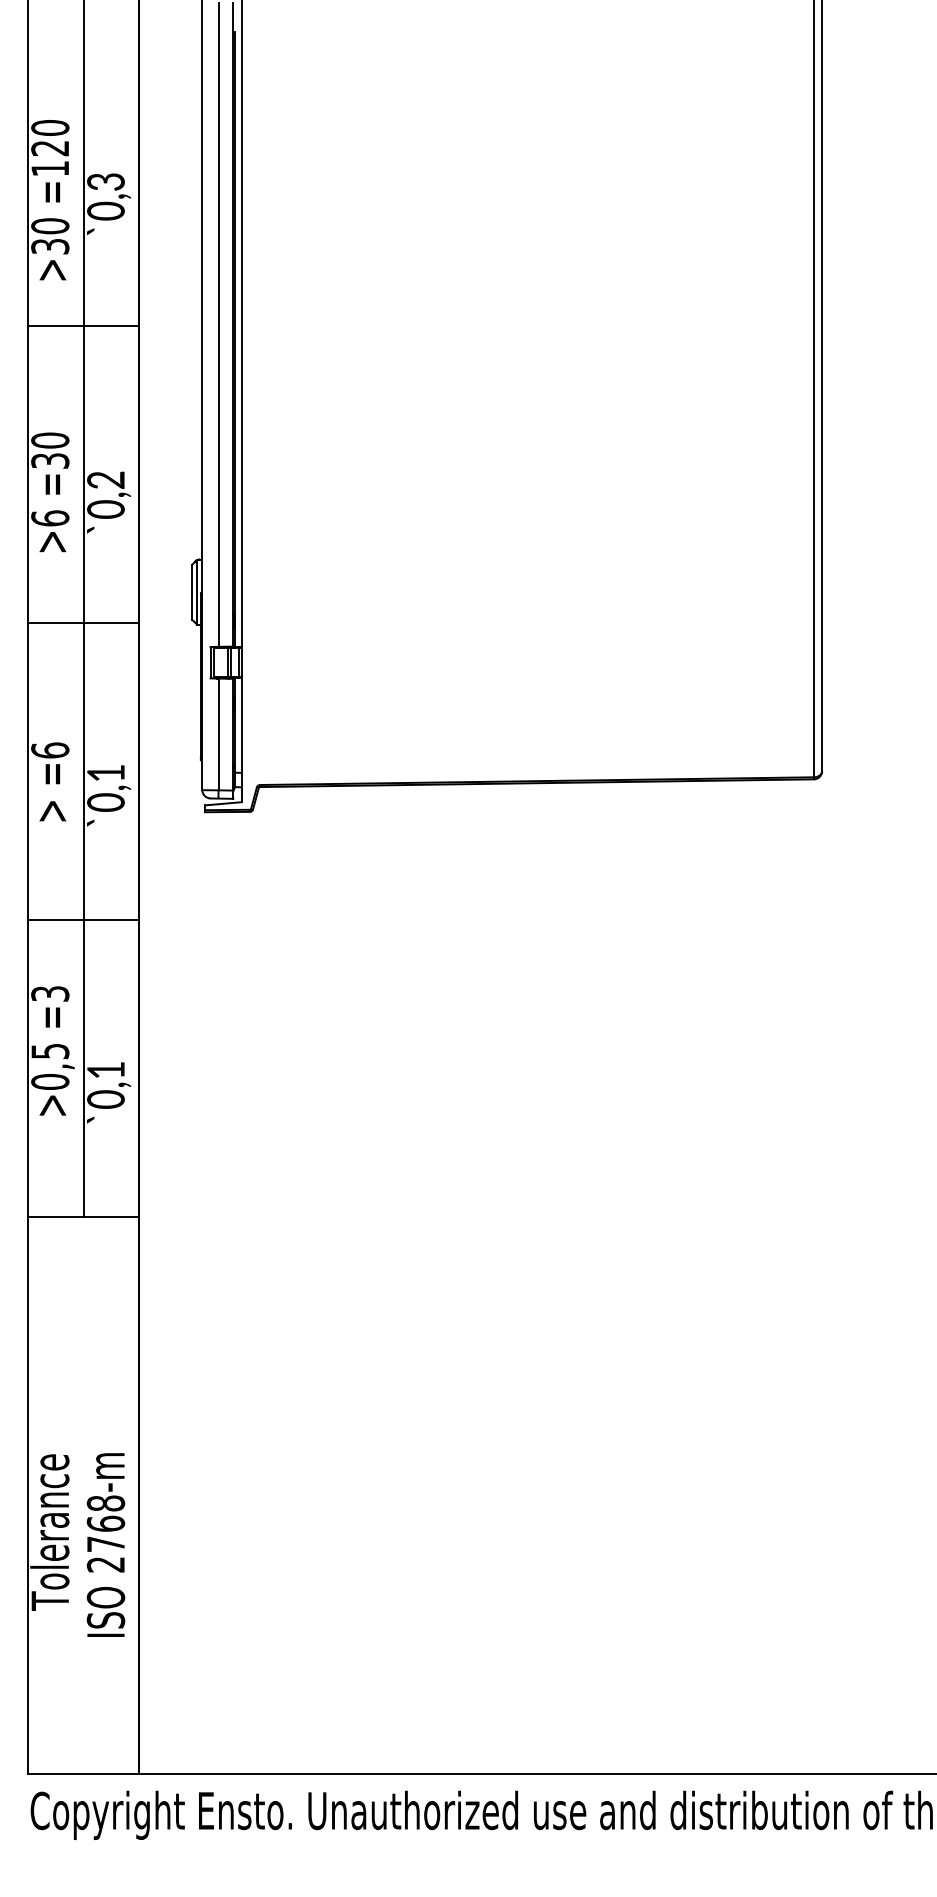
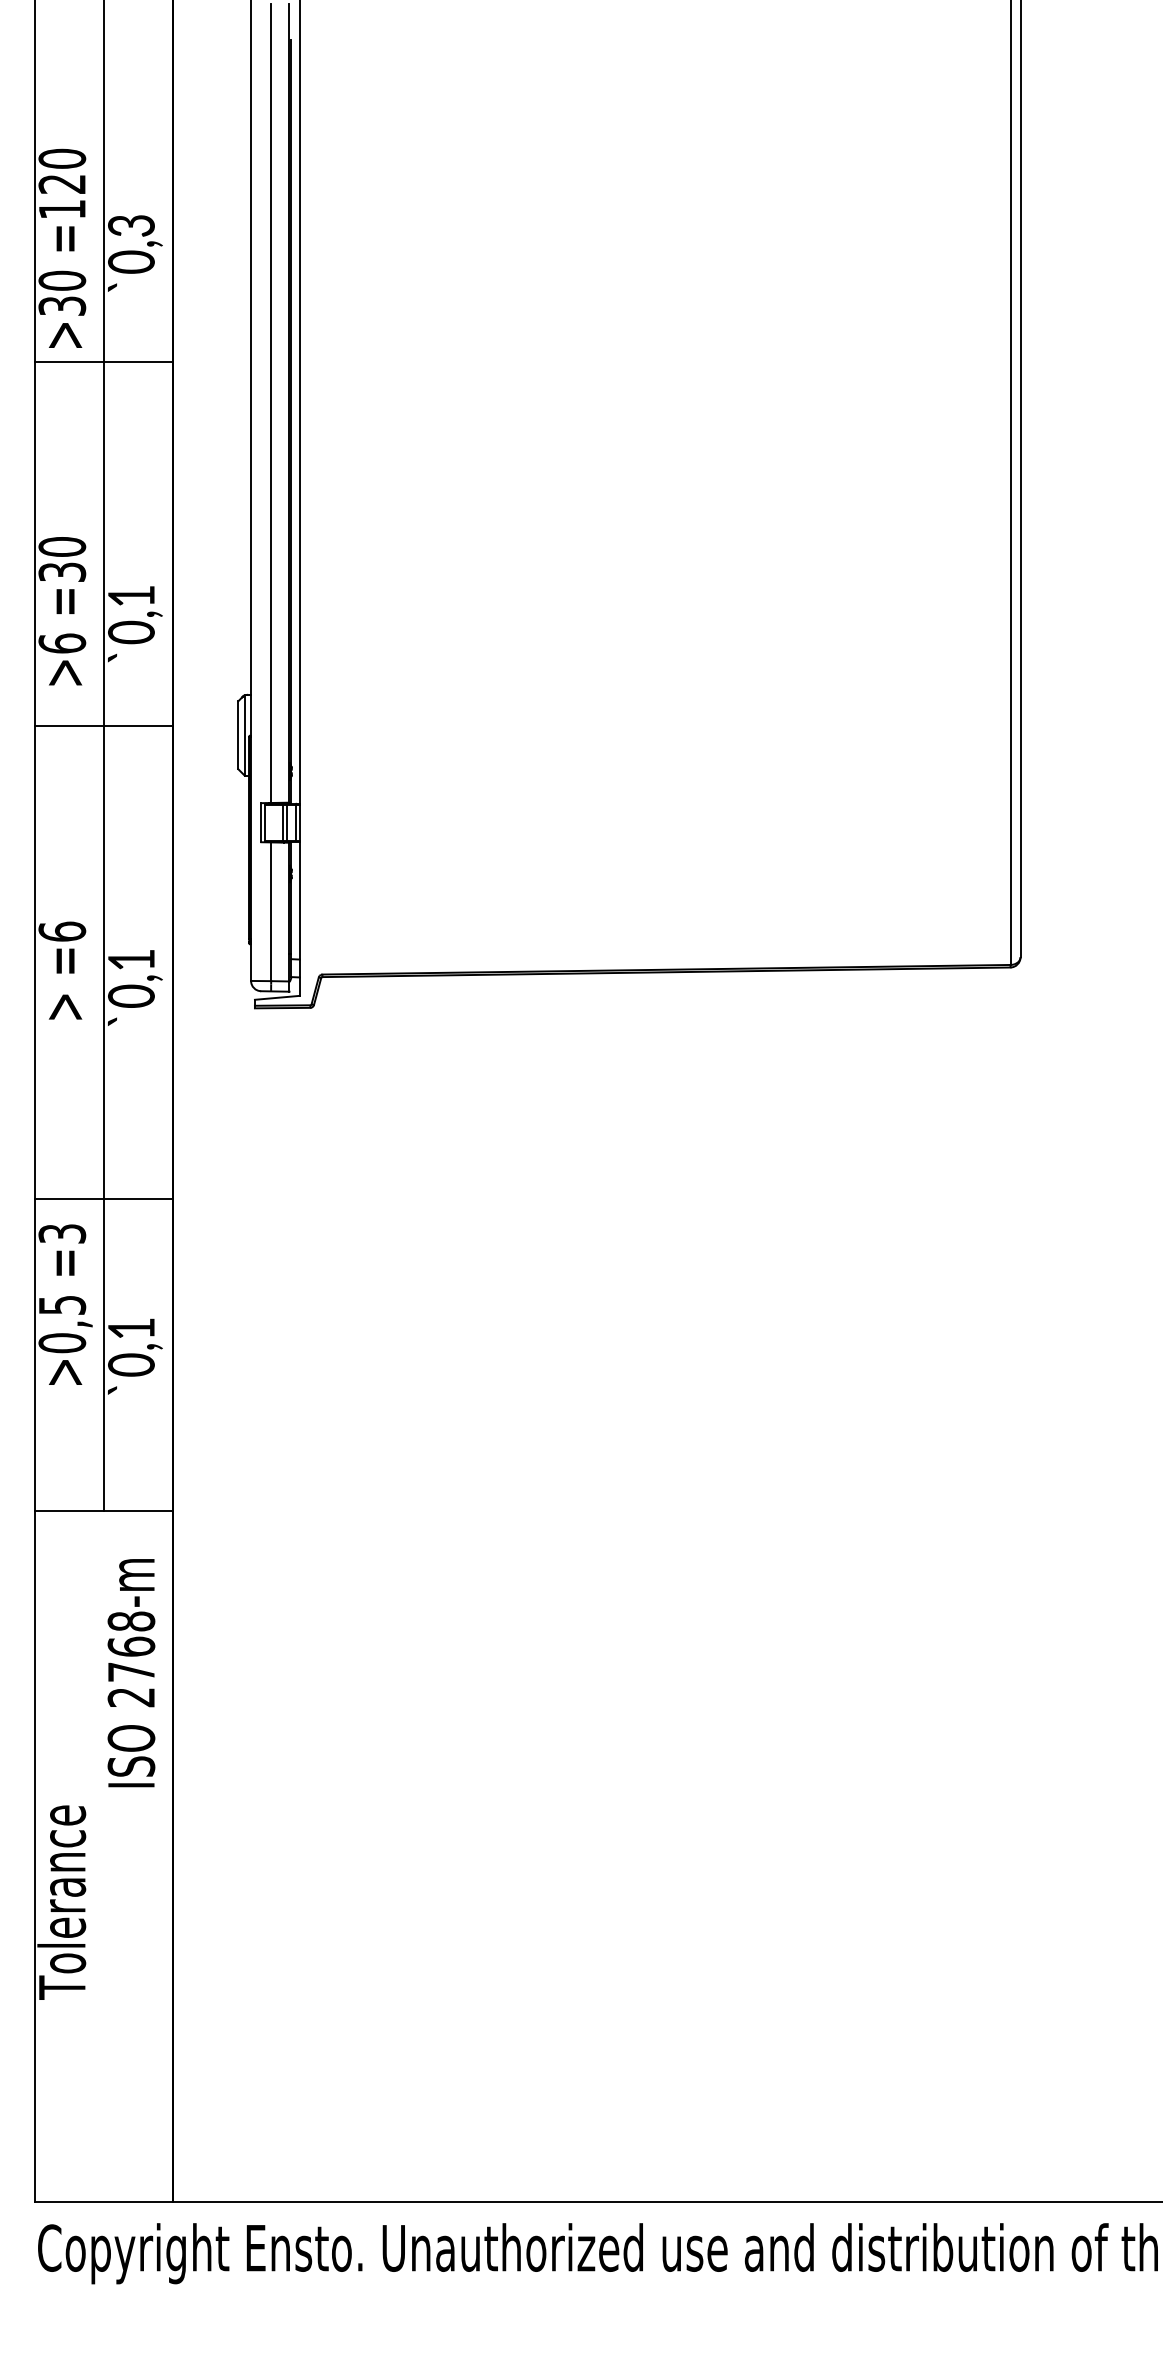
line: (83, 325) -> (103, 361), moved
text: (106, 480) -> (131, 596), 0,2 -> 0,1
line: (83, 623) -> (103, 725), moved
line: (83, 920) -> (103, 1199), moved
text: (106, 1545) -> (131, 1673), moved

